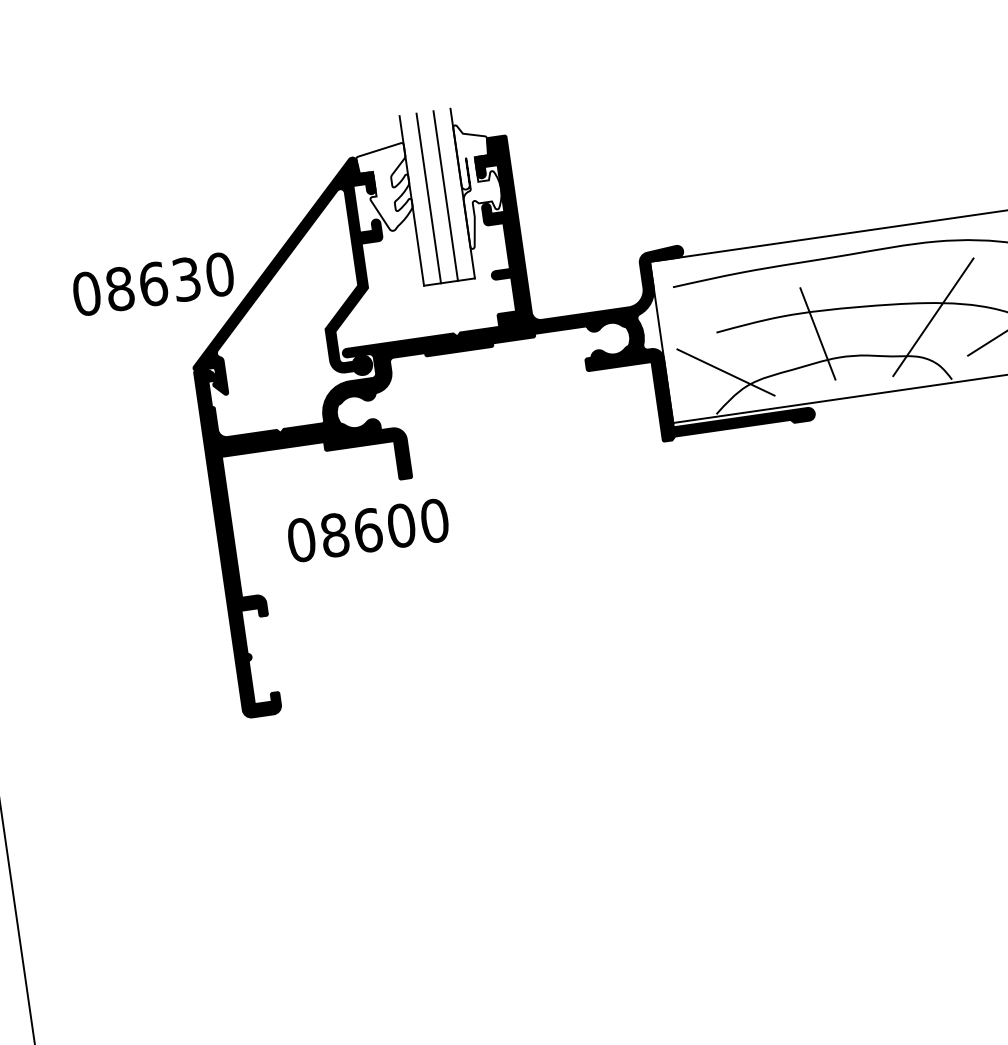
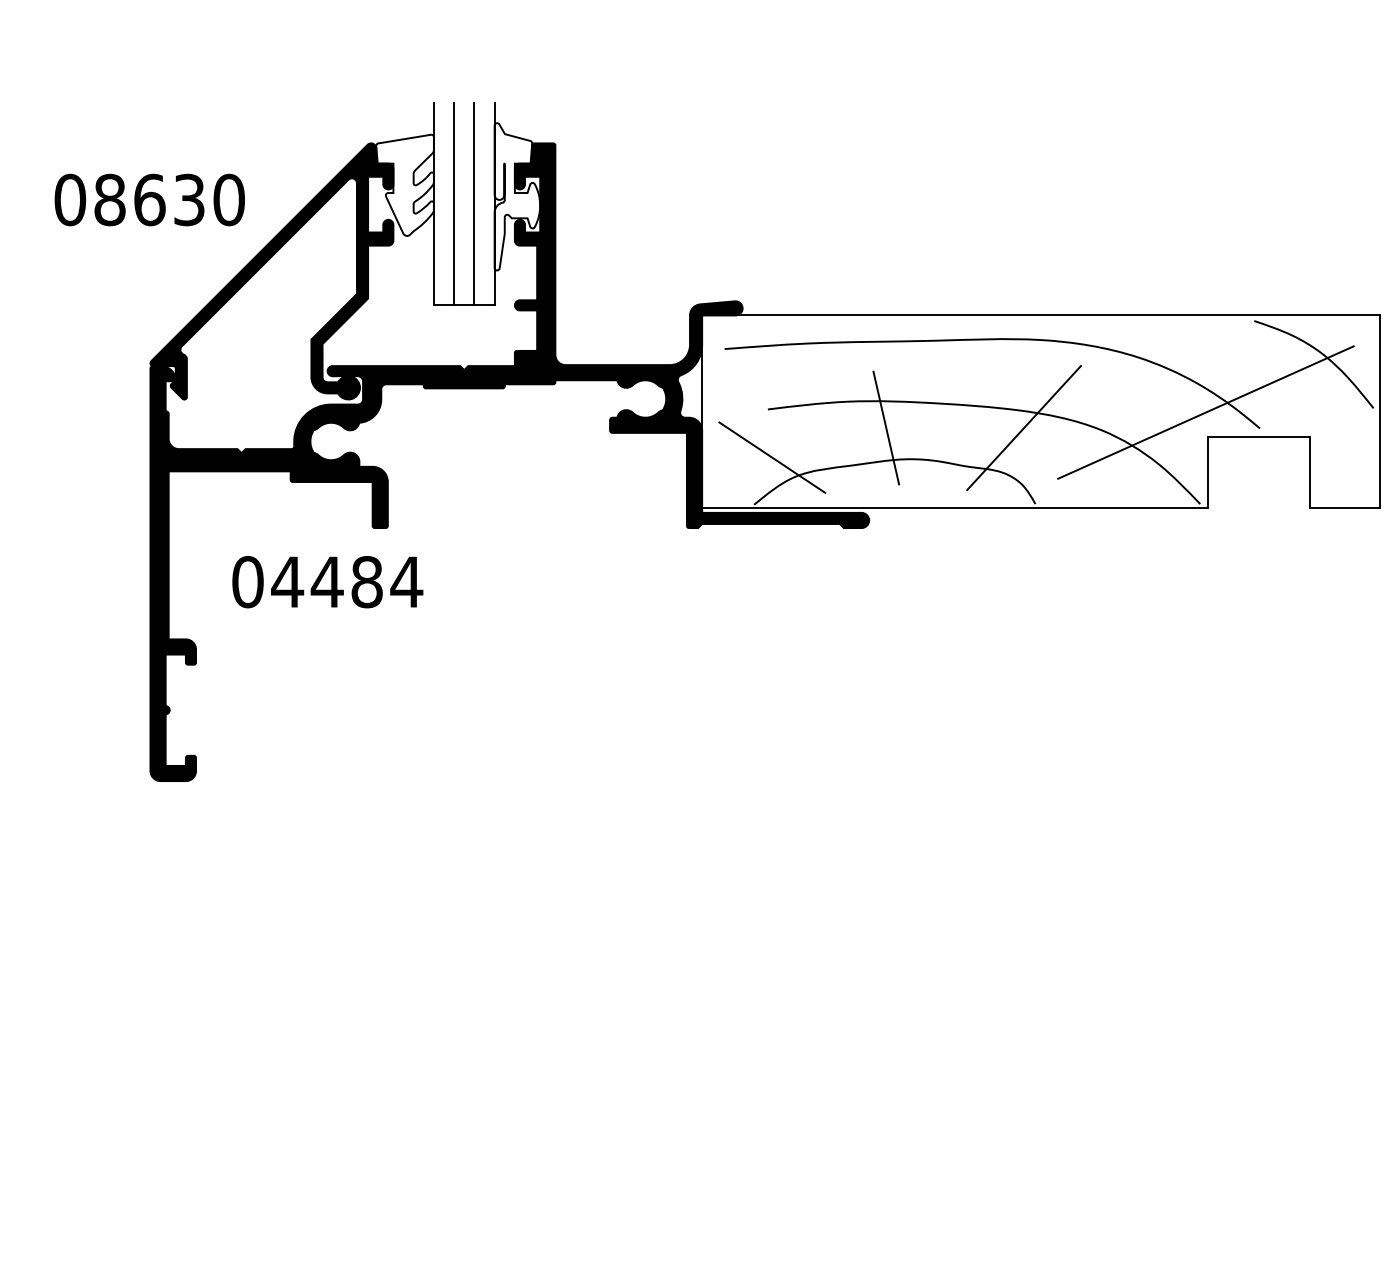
text: (153, 283) -> (149, 199), moved
text: (385, 528) -> (347, 582), 08600 -> 04484

